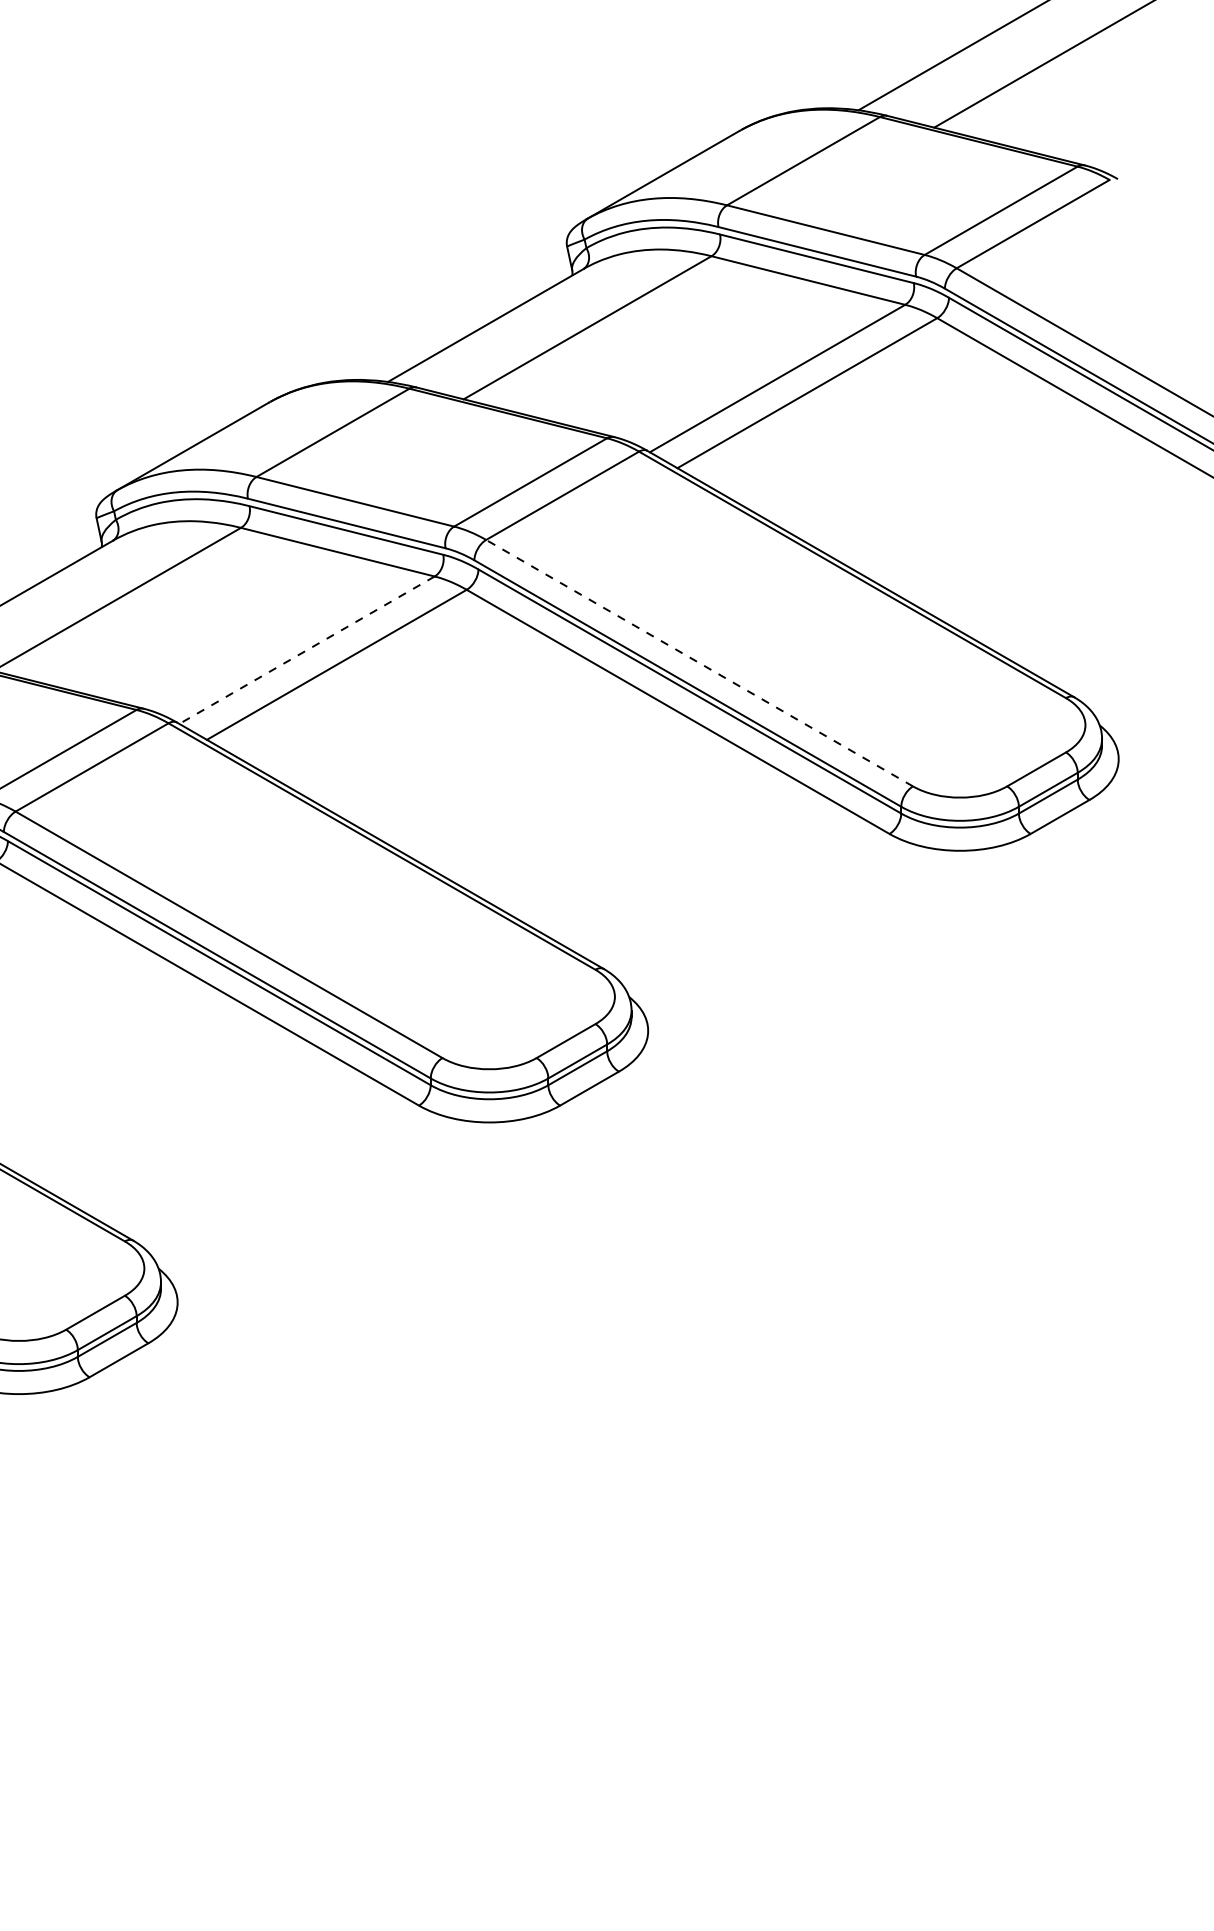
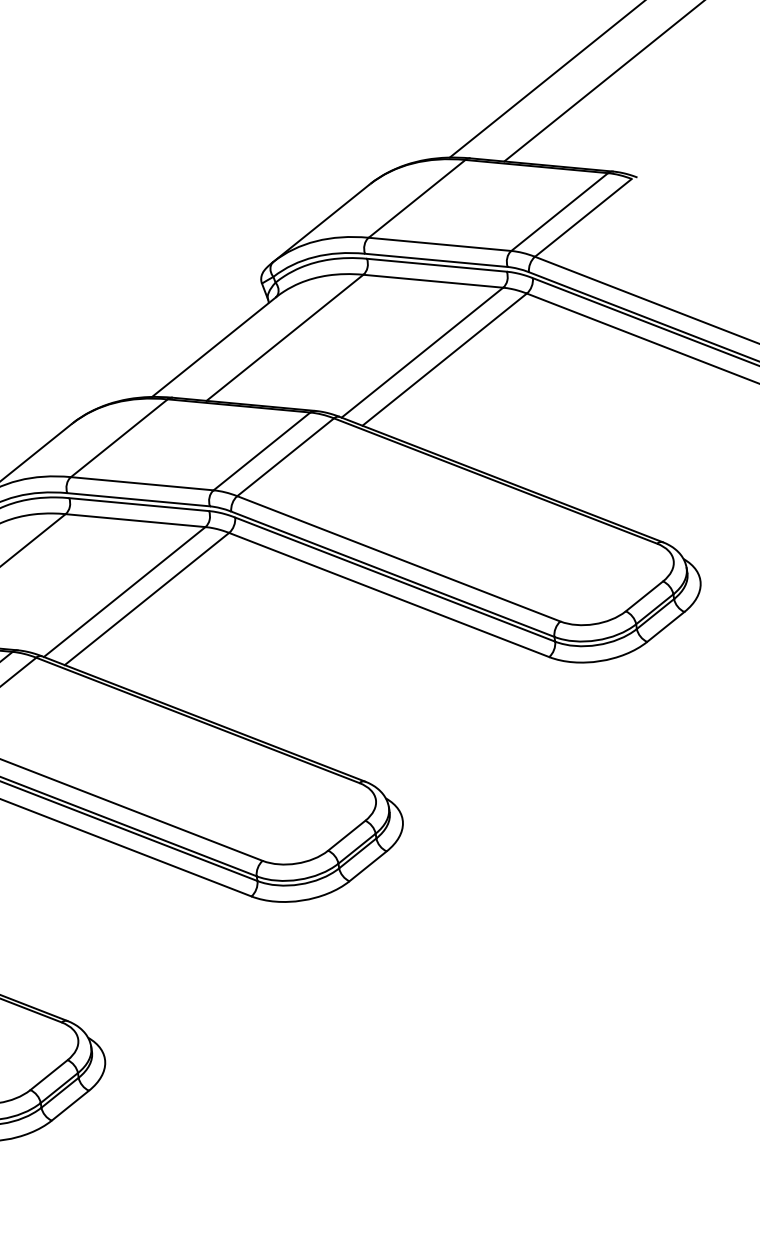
line: (306, 650) -> (124, 592), dashed -> solid
line: (699, 662) -> (398, 558), dashed -> solid

